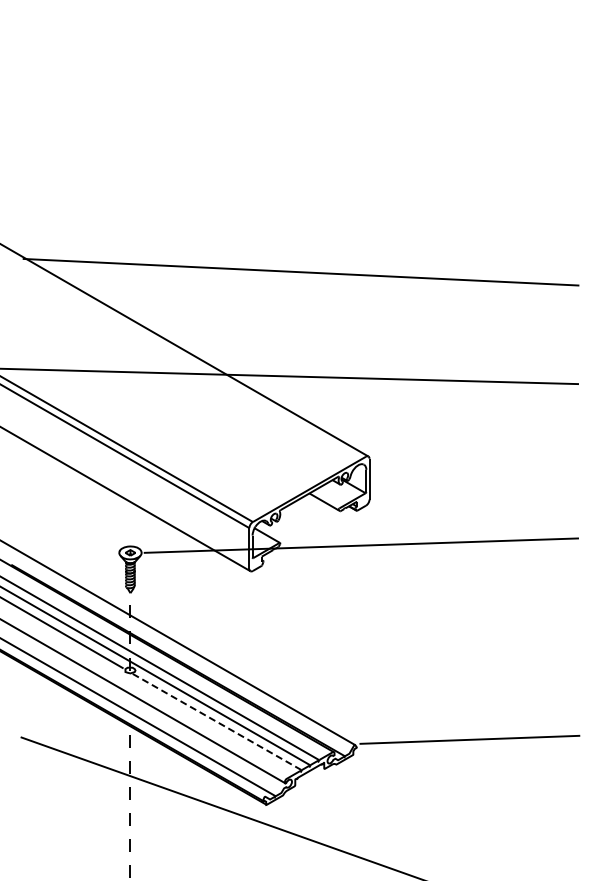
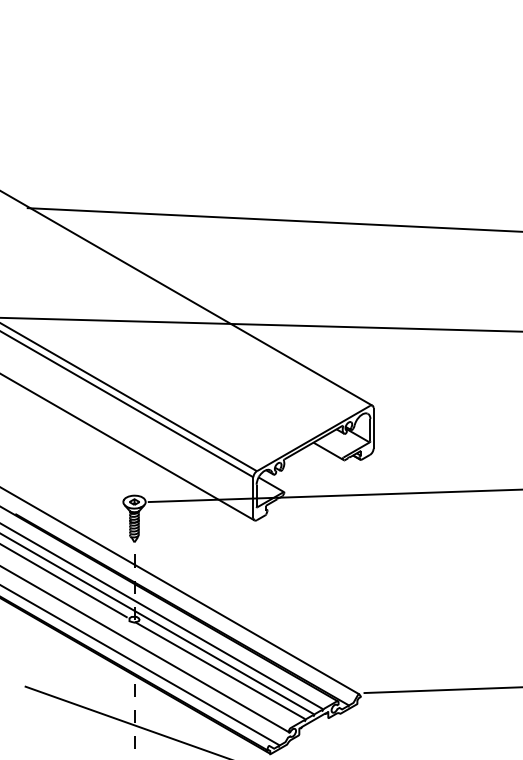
line: (215, 721) -> (219, 670), dashed -> solid

